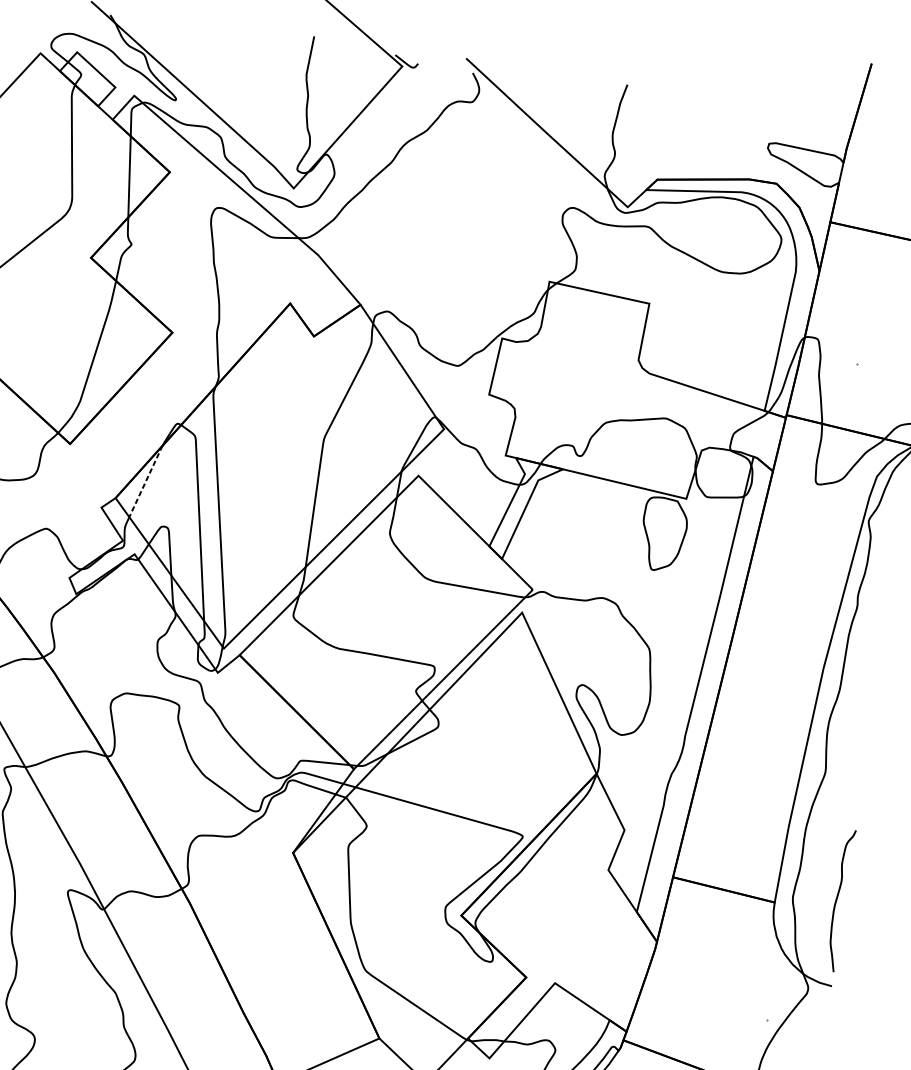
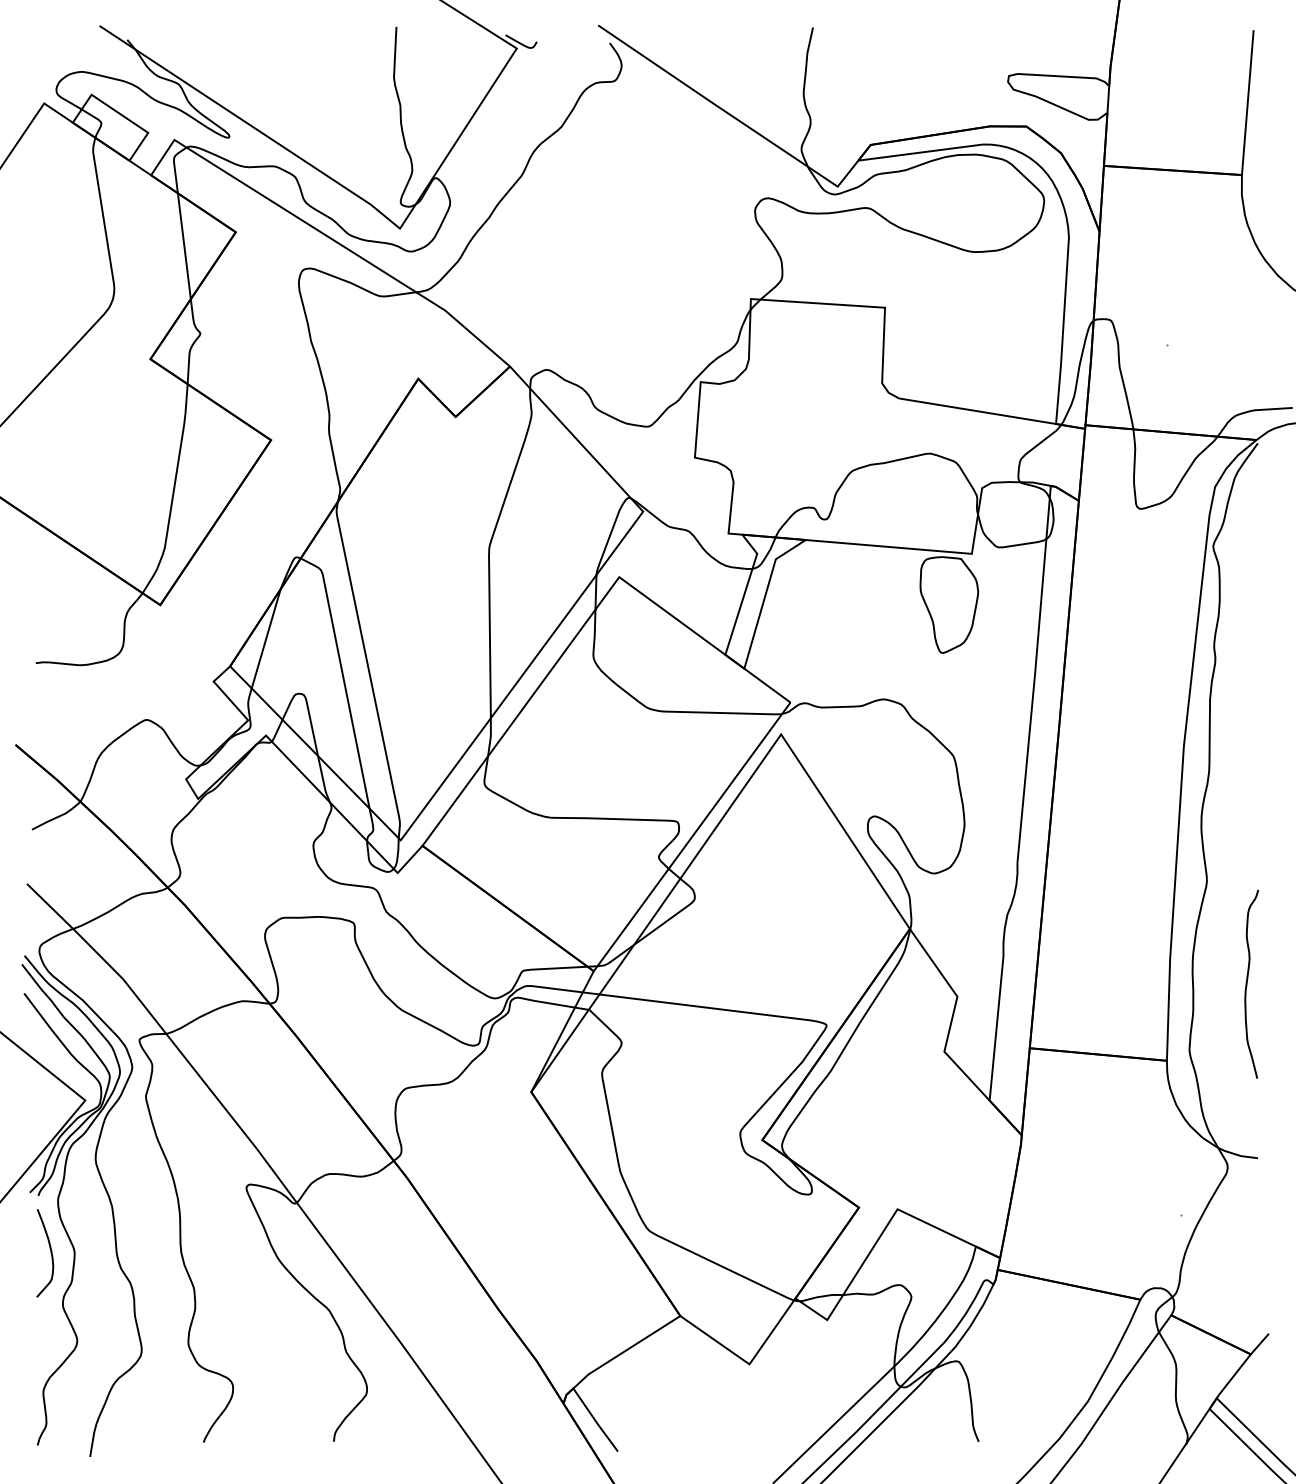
line: (146, 481) -> (266, 638), dashed -> solid
curve: (837, 899) -> (1247, 983), moved

